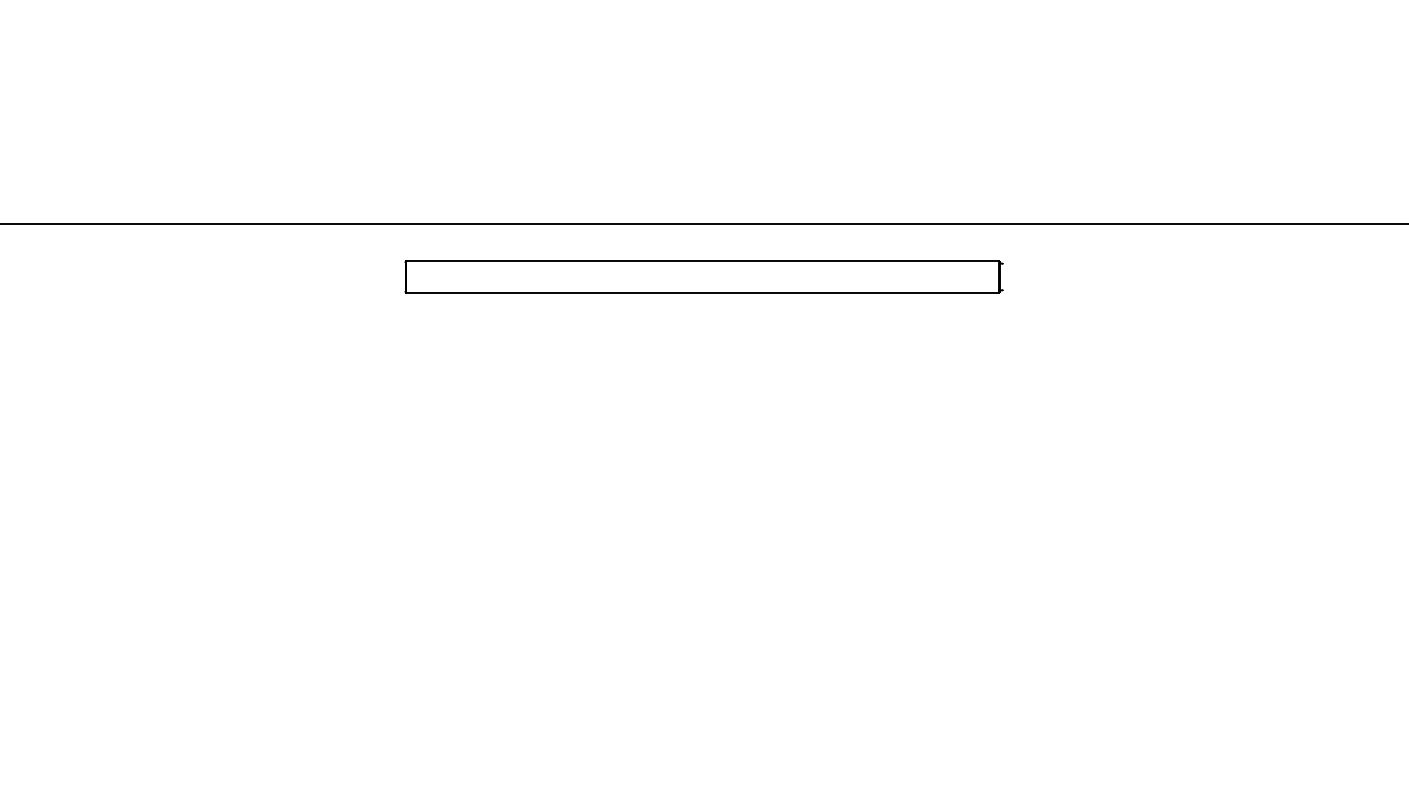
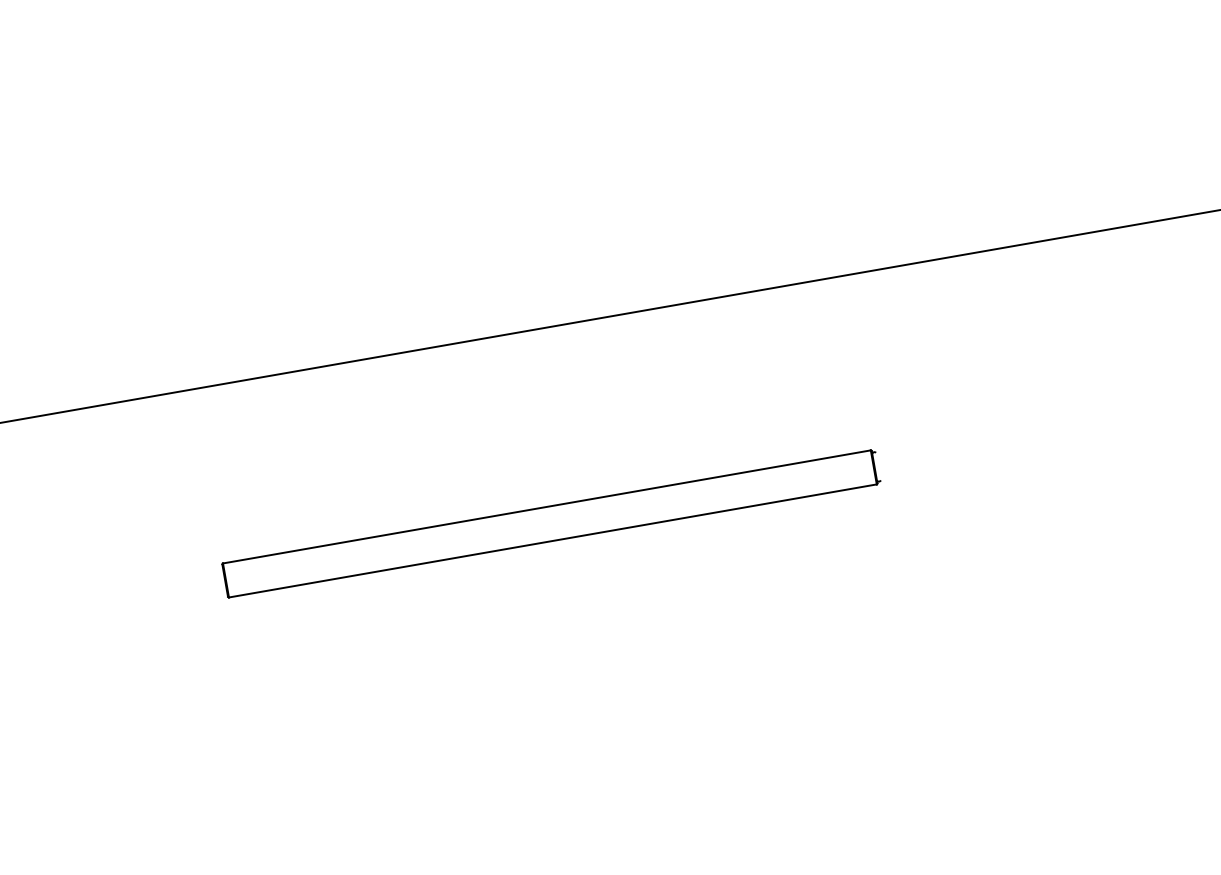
part: (703, 276) -> (550, 523), moved

